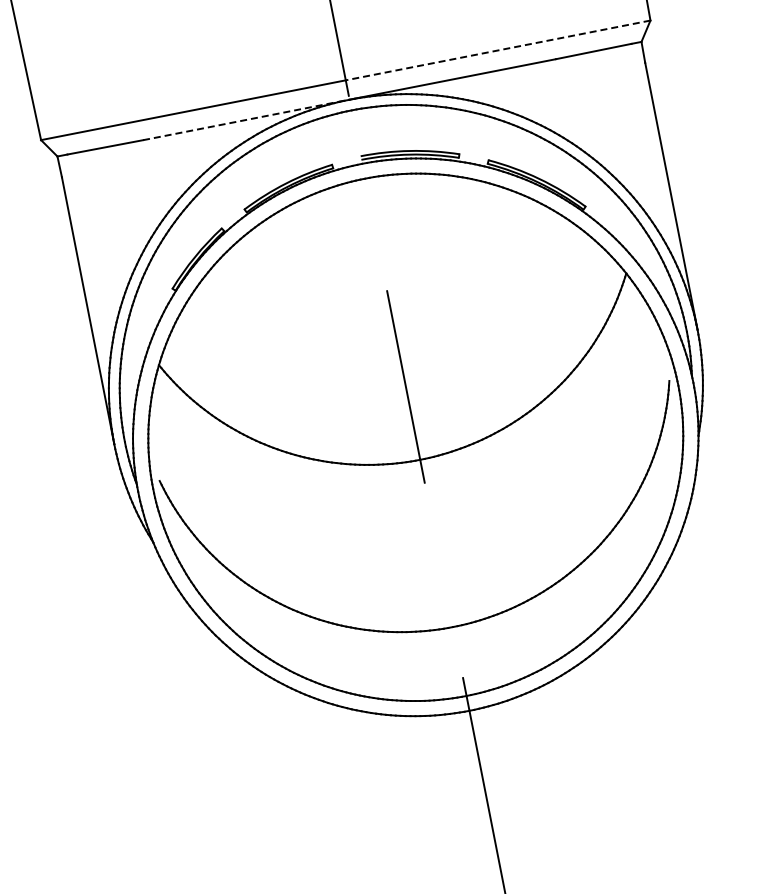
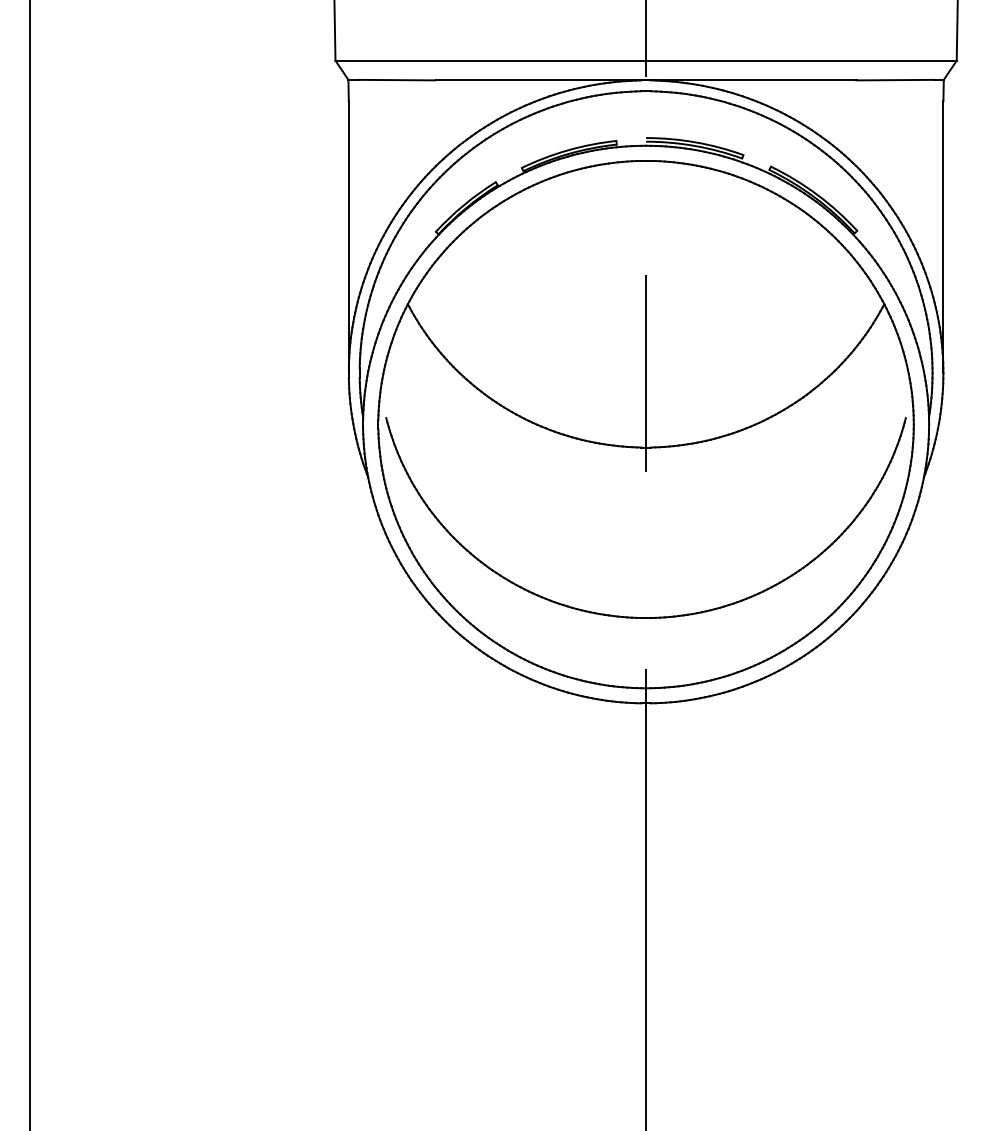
line: (497, 50) -> (800, 60), dashed -> solid
line: (246, 119) -> (541, 80), dashed -> solid

